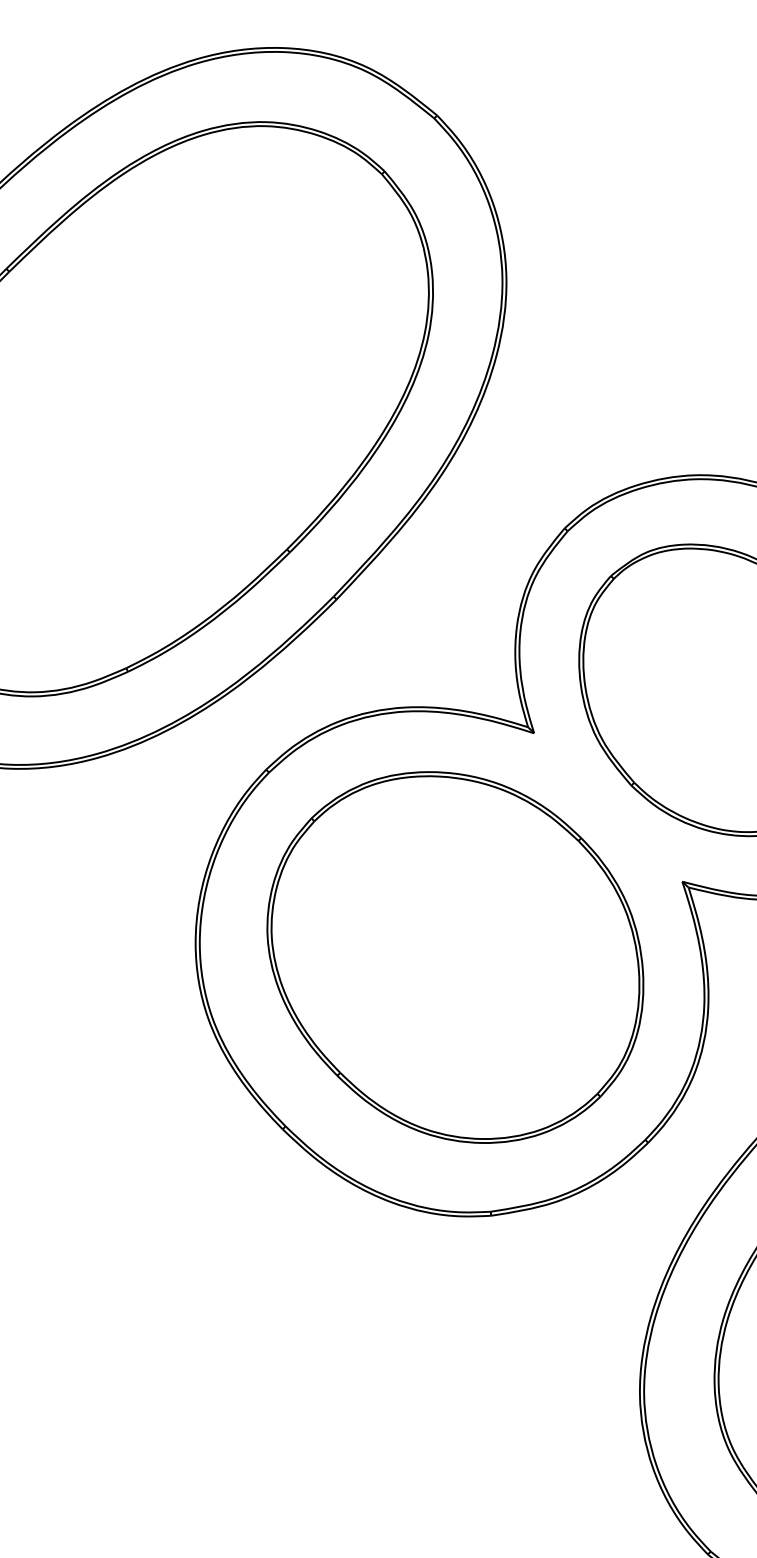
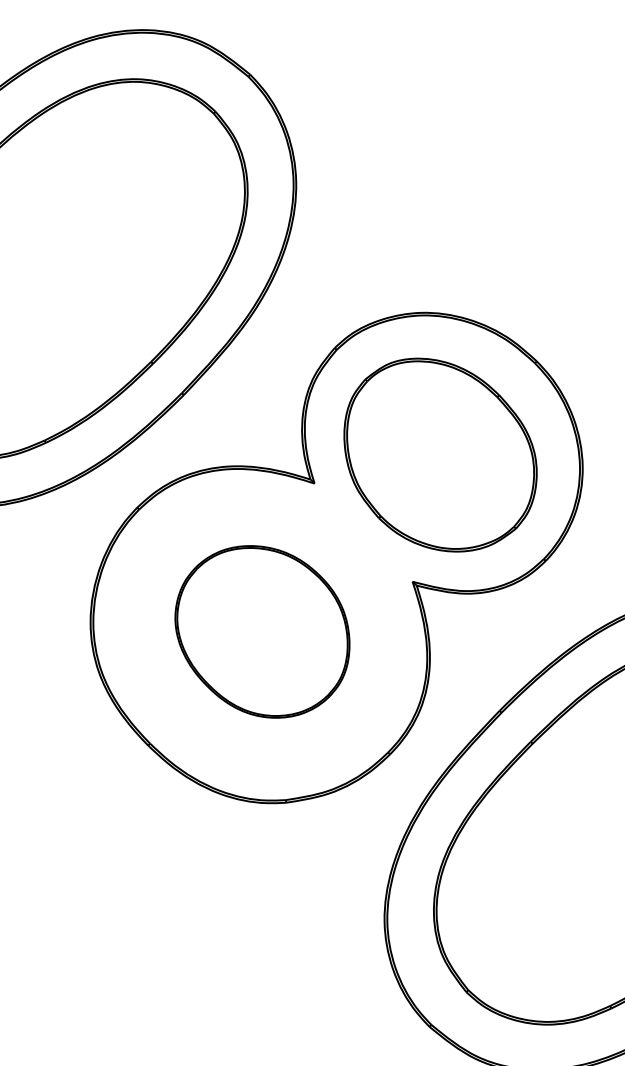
part: (455, 956) -> (262, 631), size x0.7

